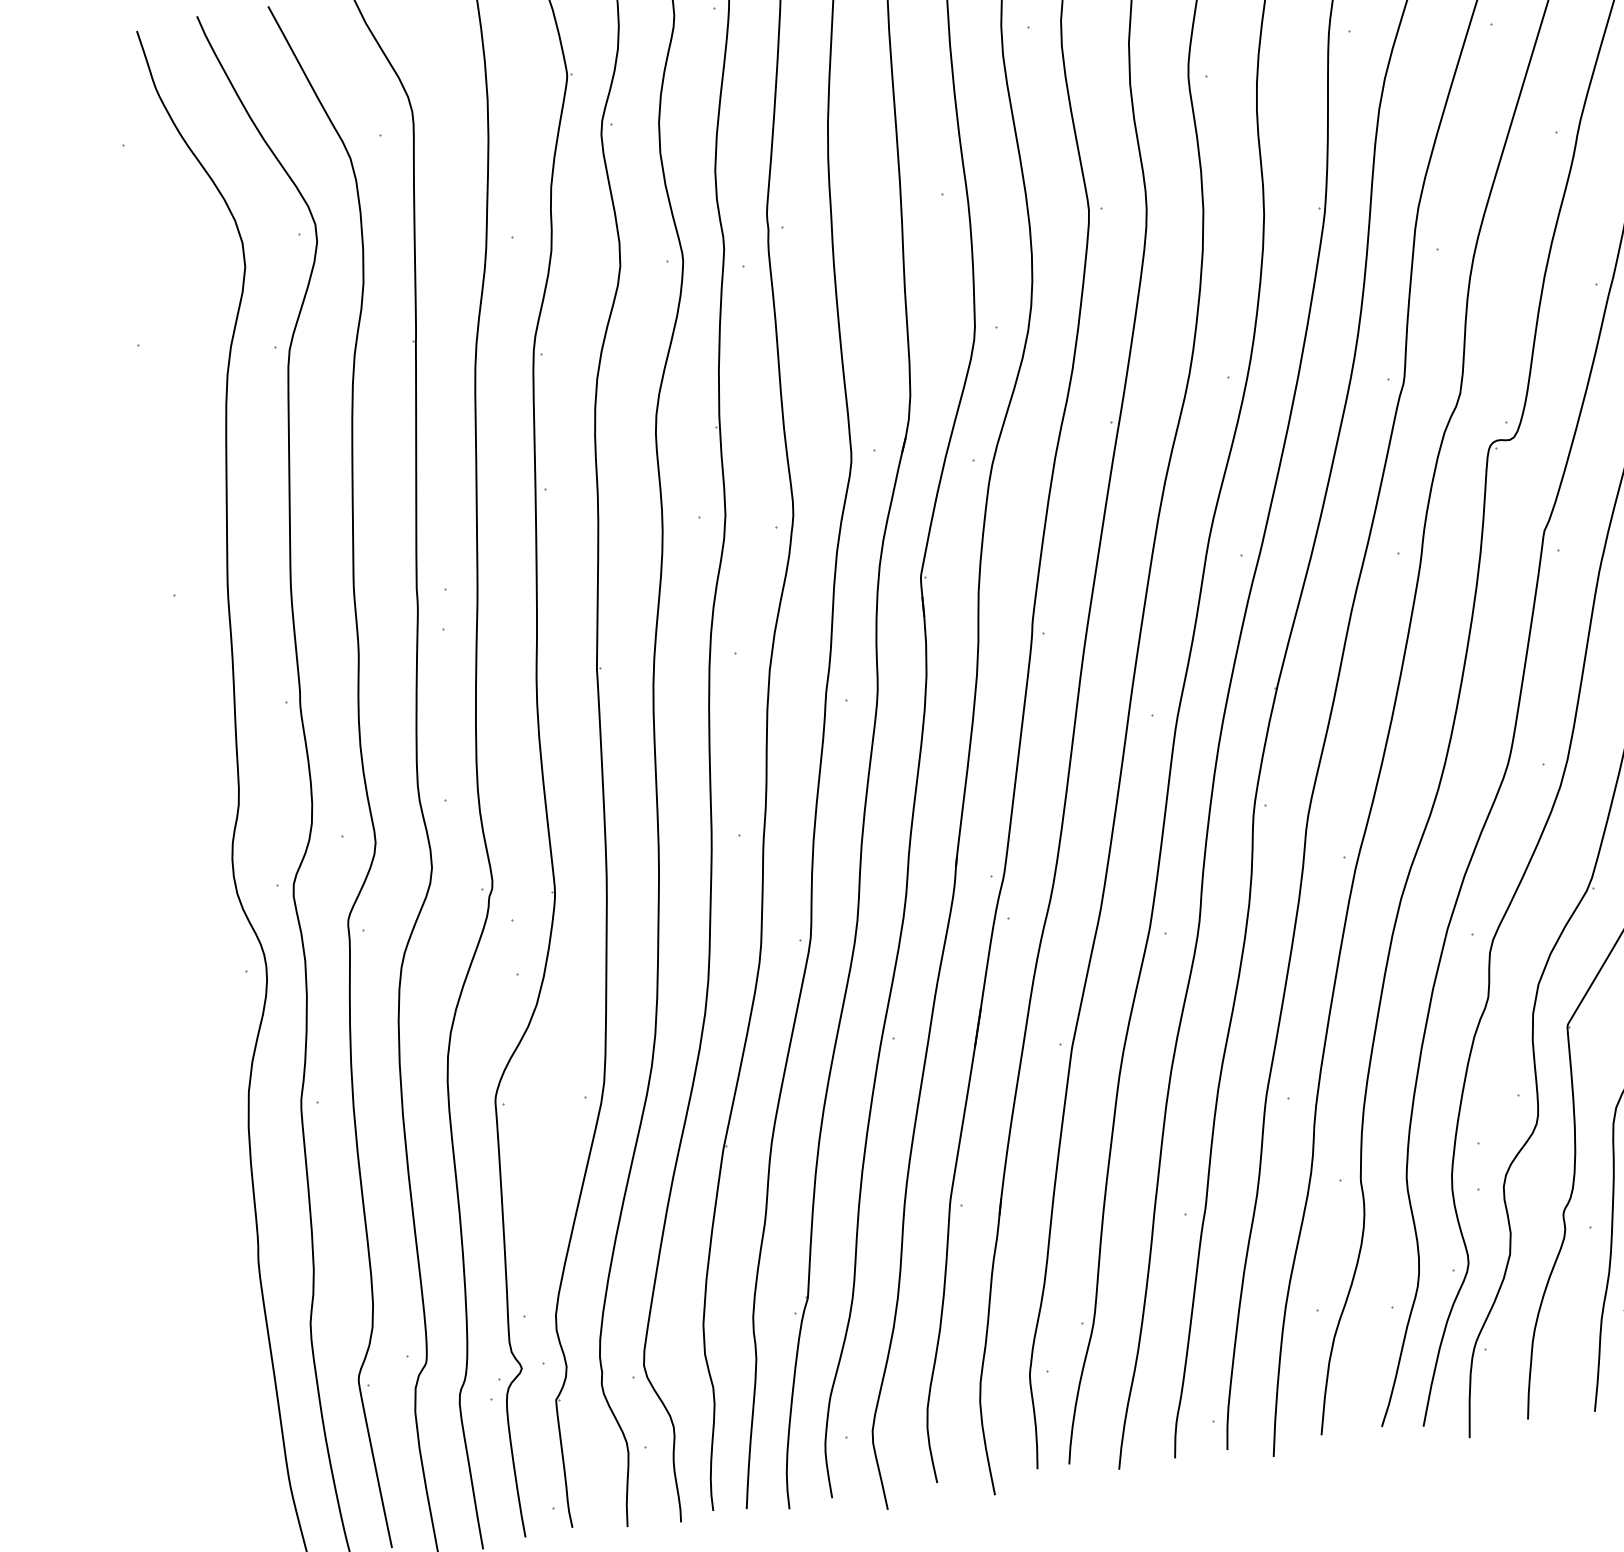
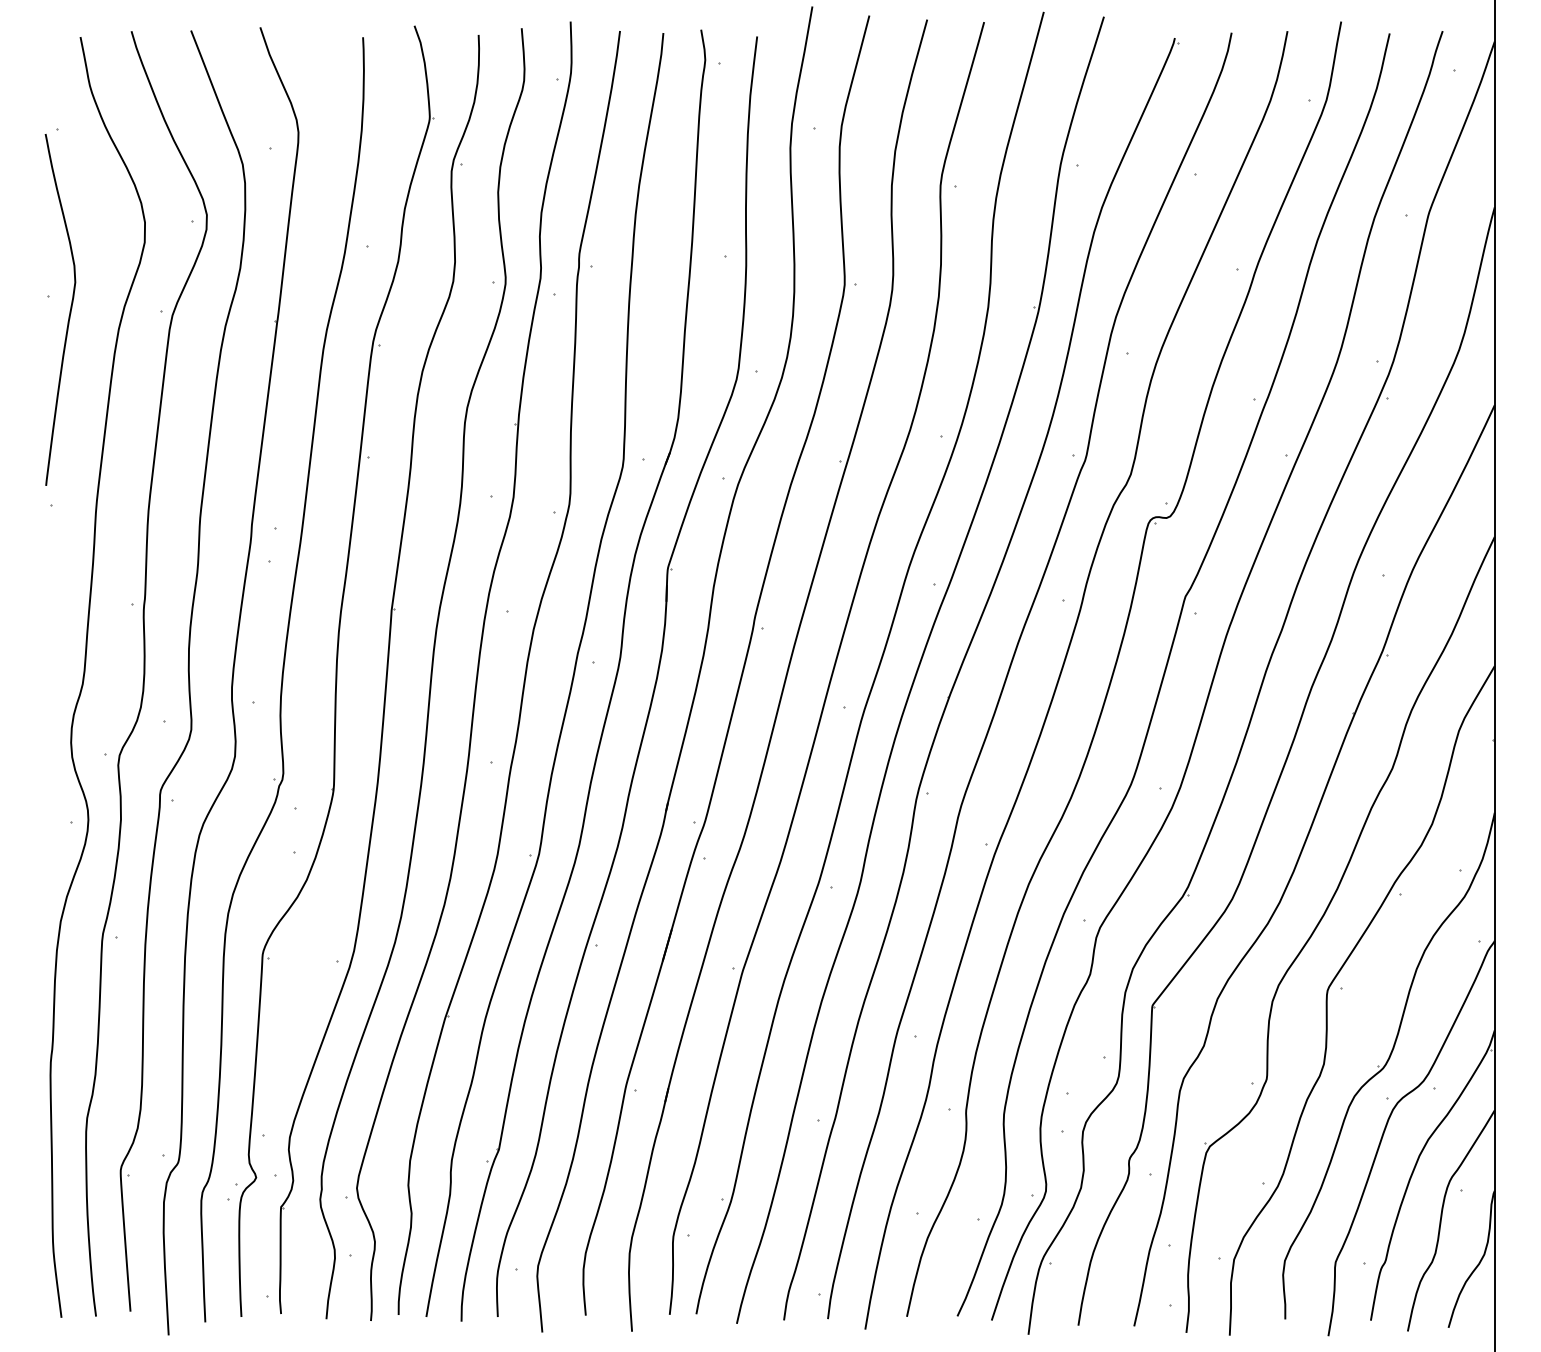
curve: (165, 359) -> (69, 310), added

